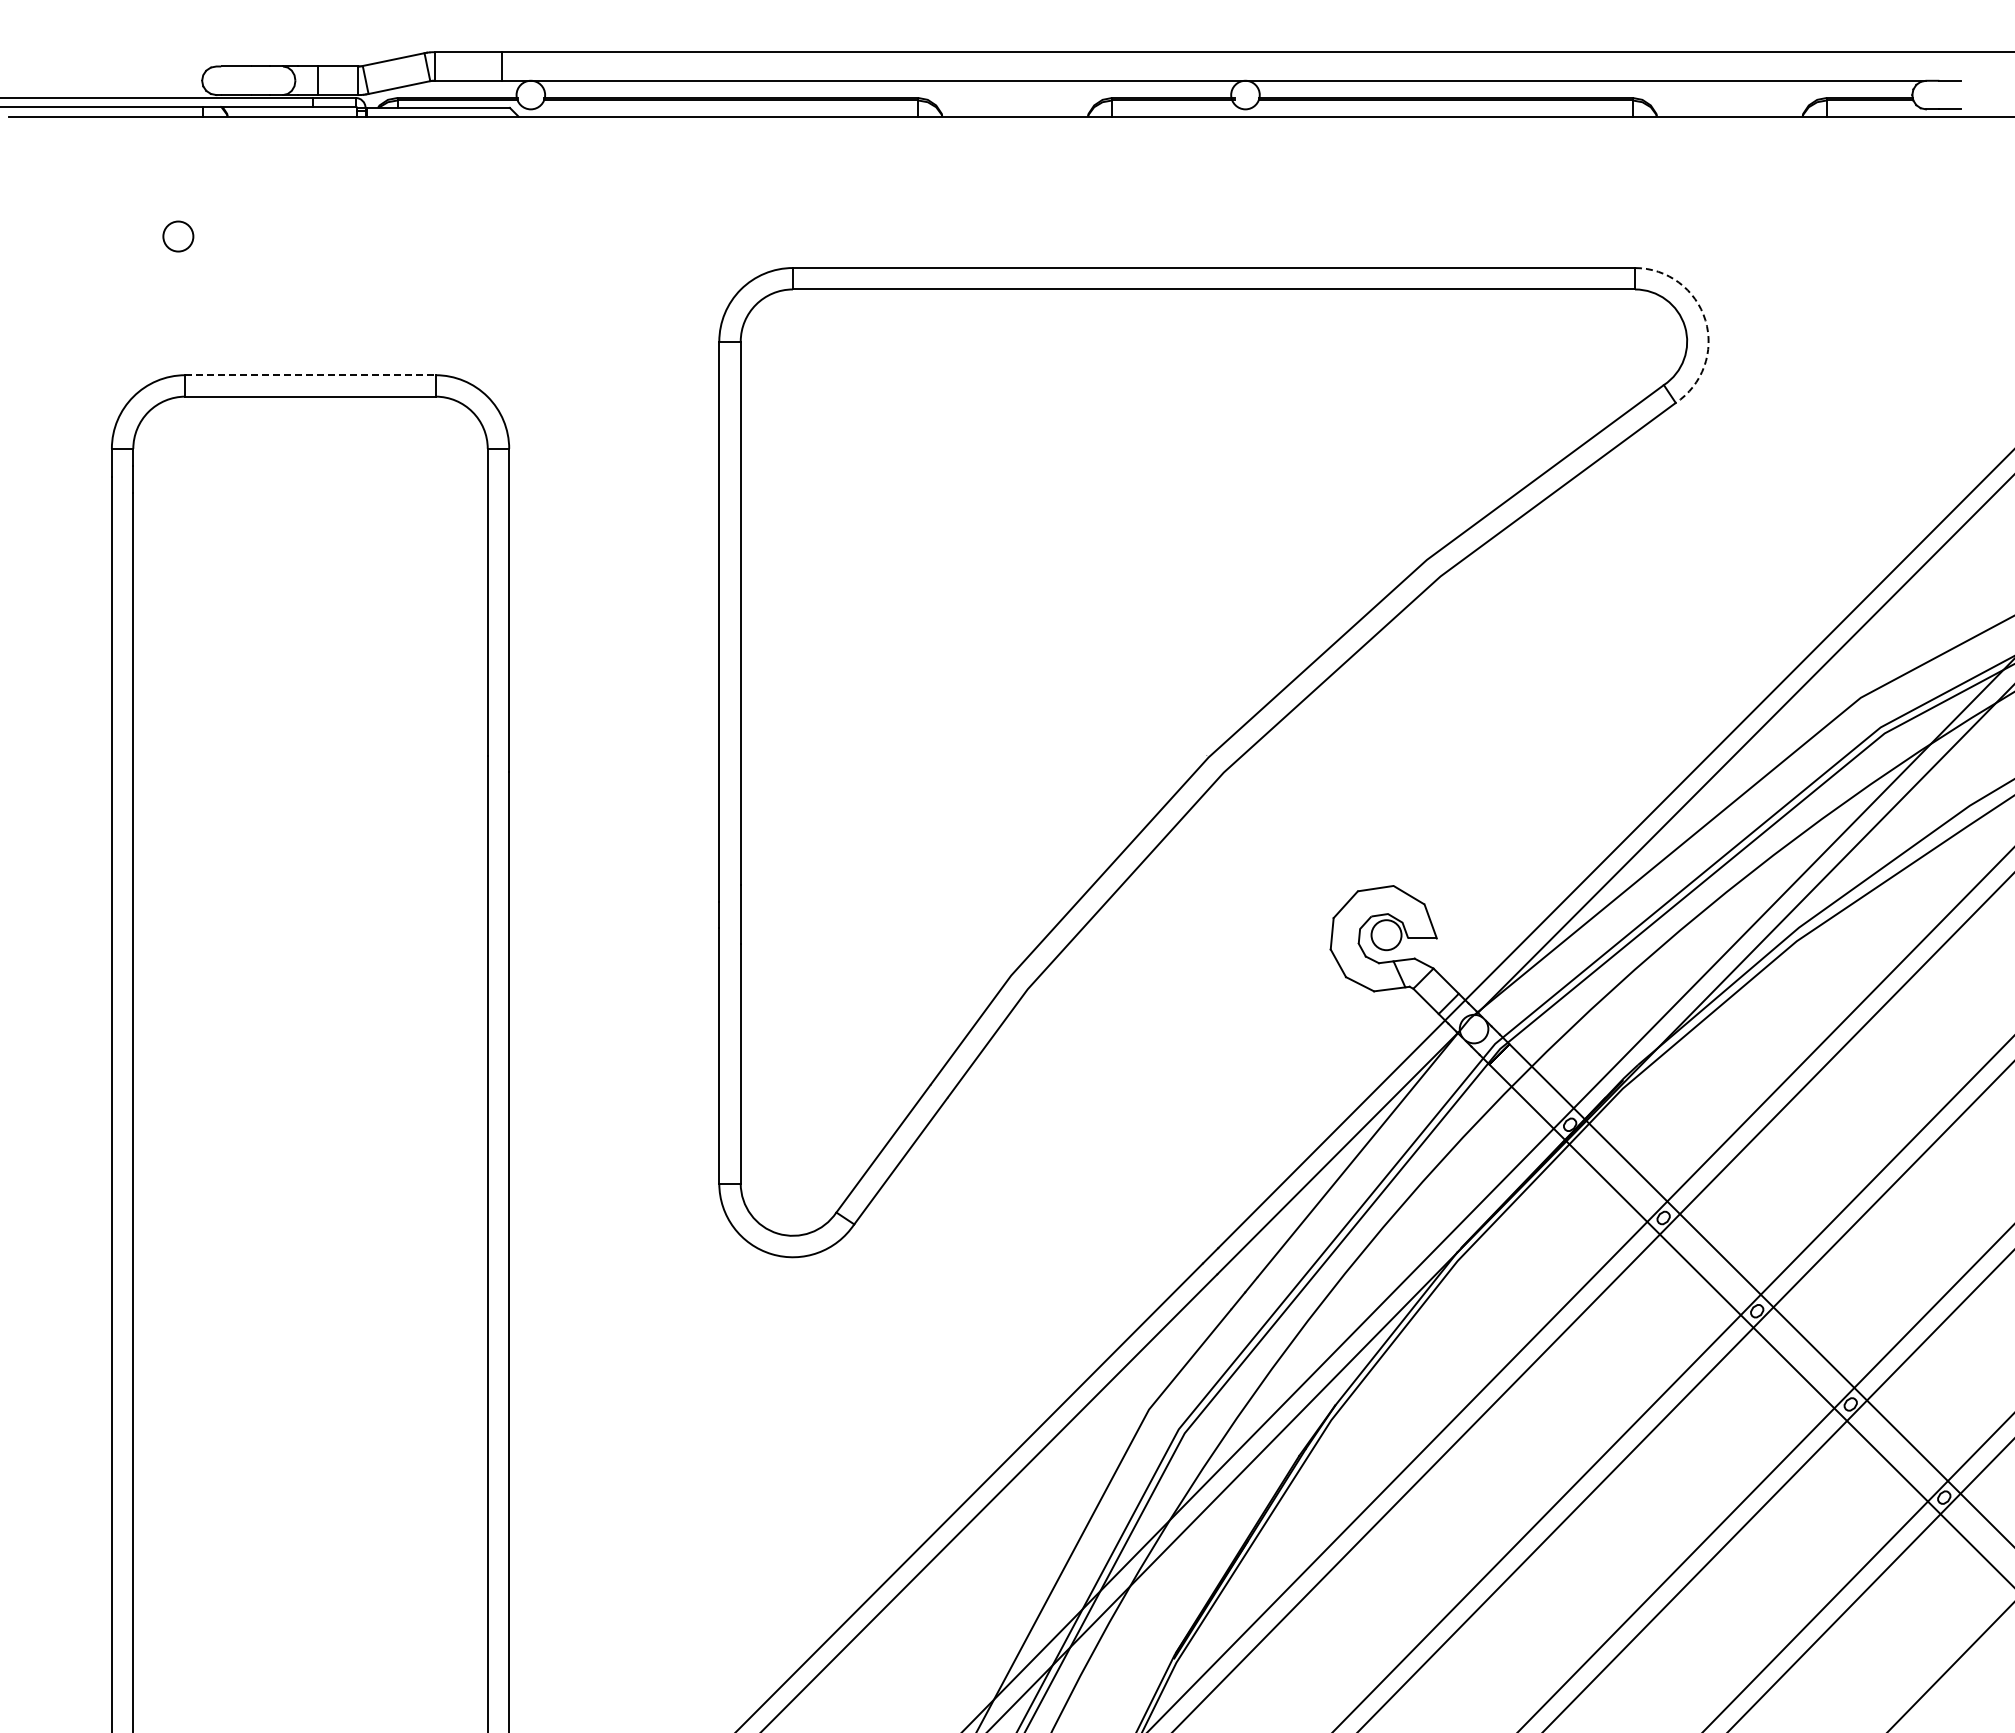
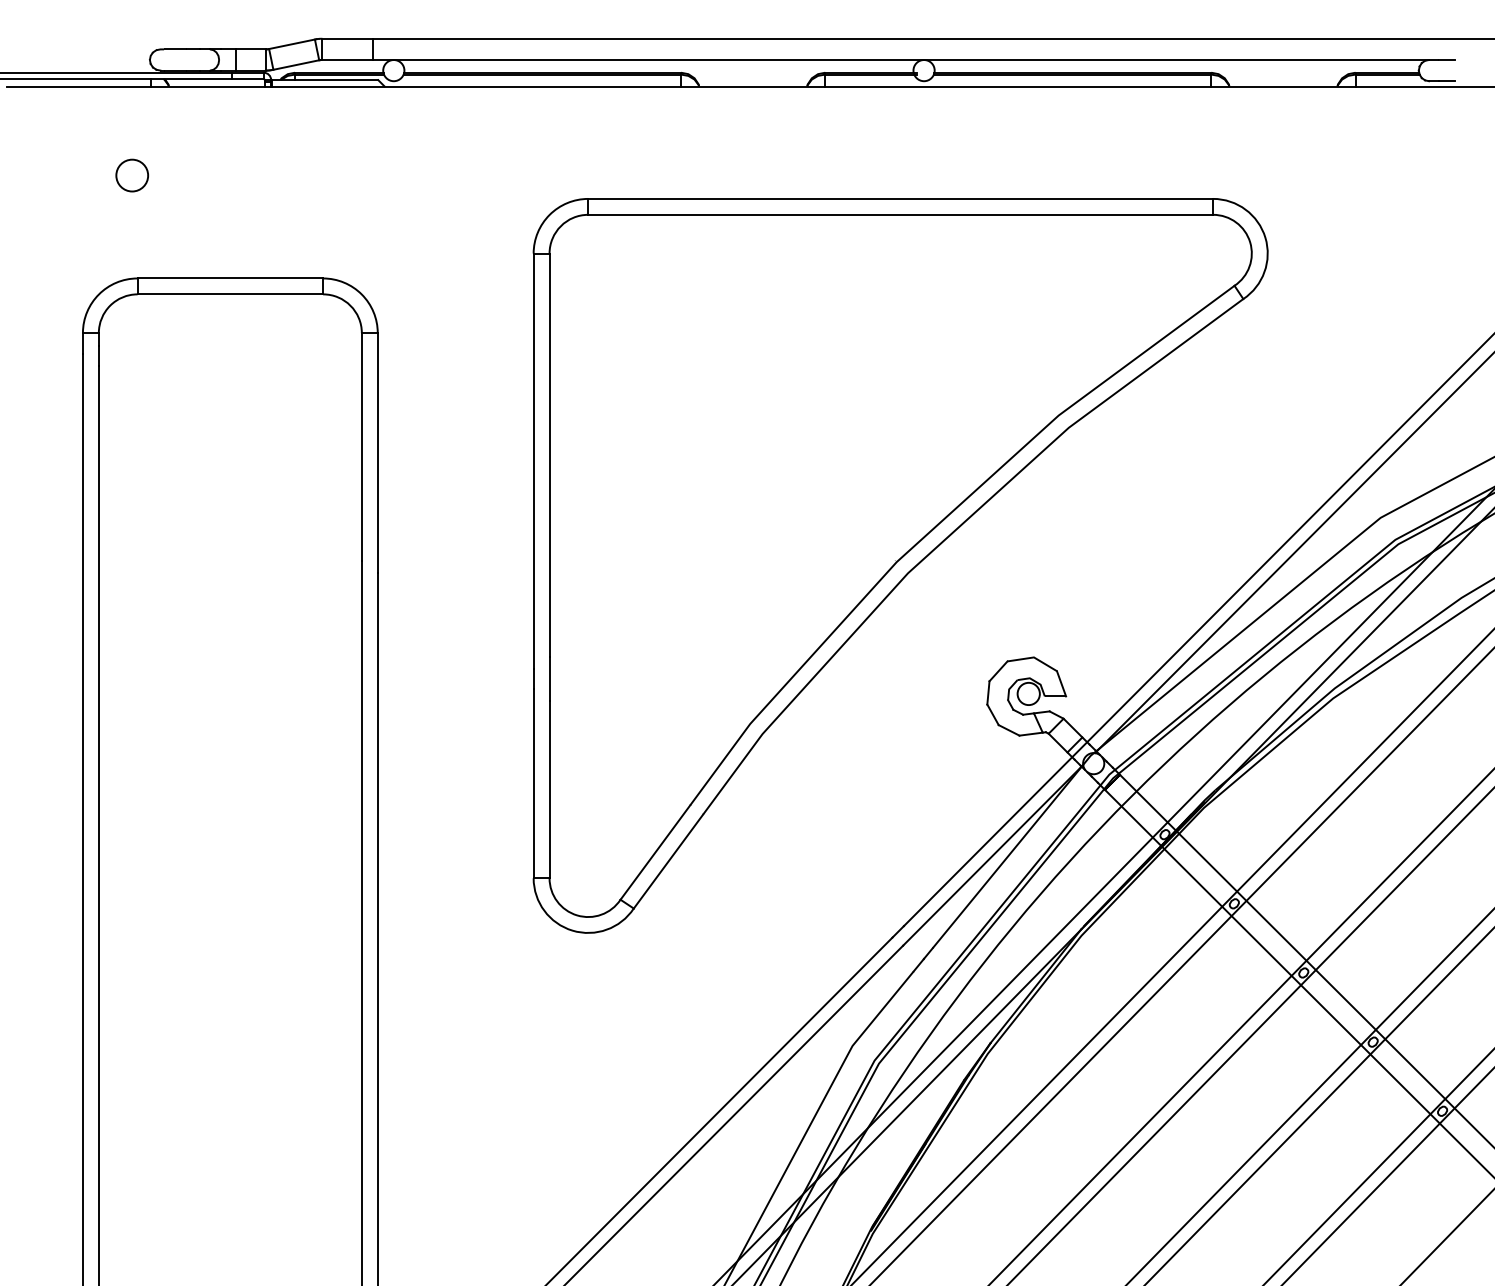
circle: (178, 236) -> (132, 175), size x1.43
arc: (1705, 320) -> (1265, 237), dashed -> solid
line: (311, 375) -> (231, 278), dashed -> solid

